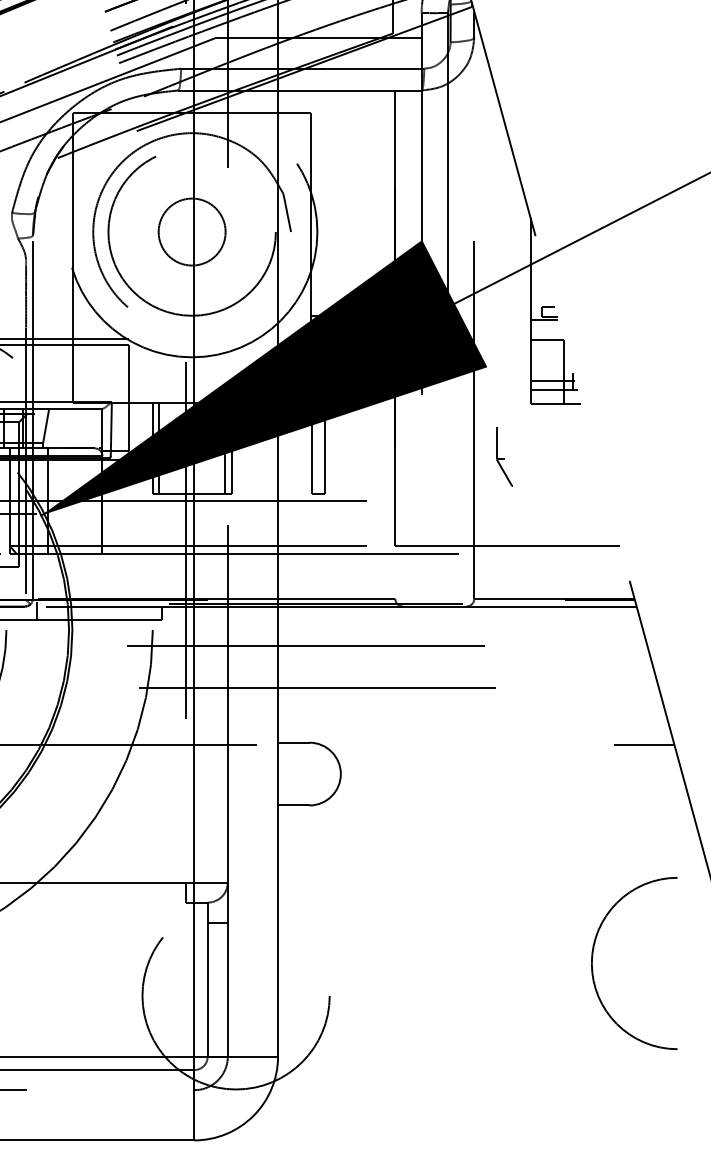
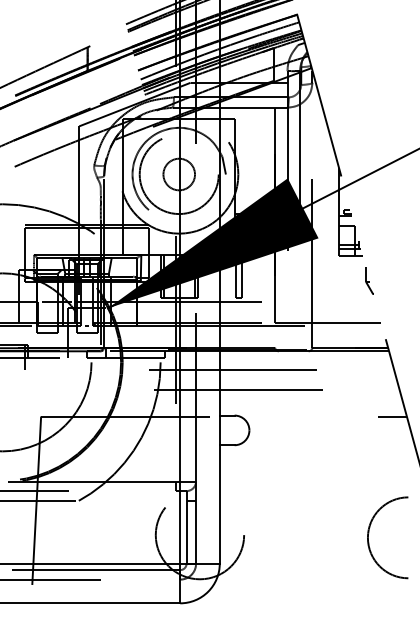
part: (504, 456) -> (369, 280), moved
arc: (595, 954) -> (369, 533), moved

